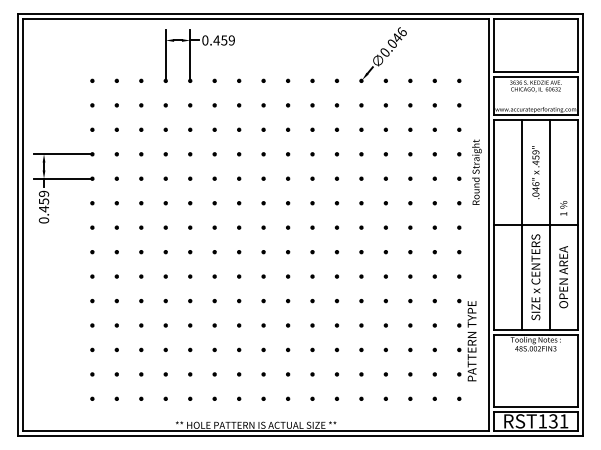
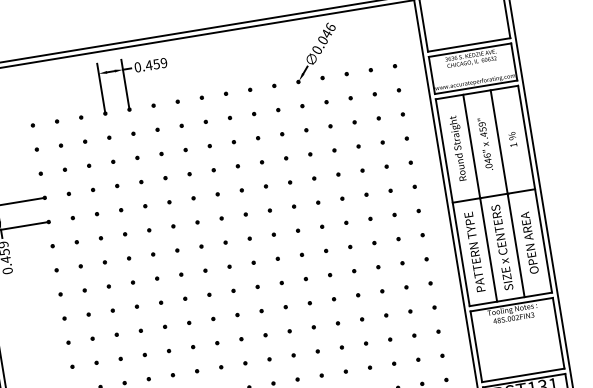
text: (476, 171) -> (458, 147), moved
text: (563, 208) -> (512, 139), moved
text: (471, 341) -> (474, 252), moved

